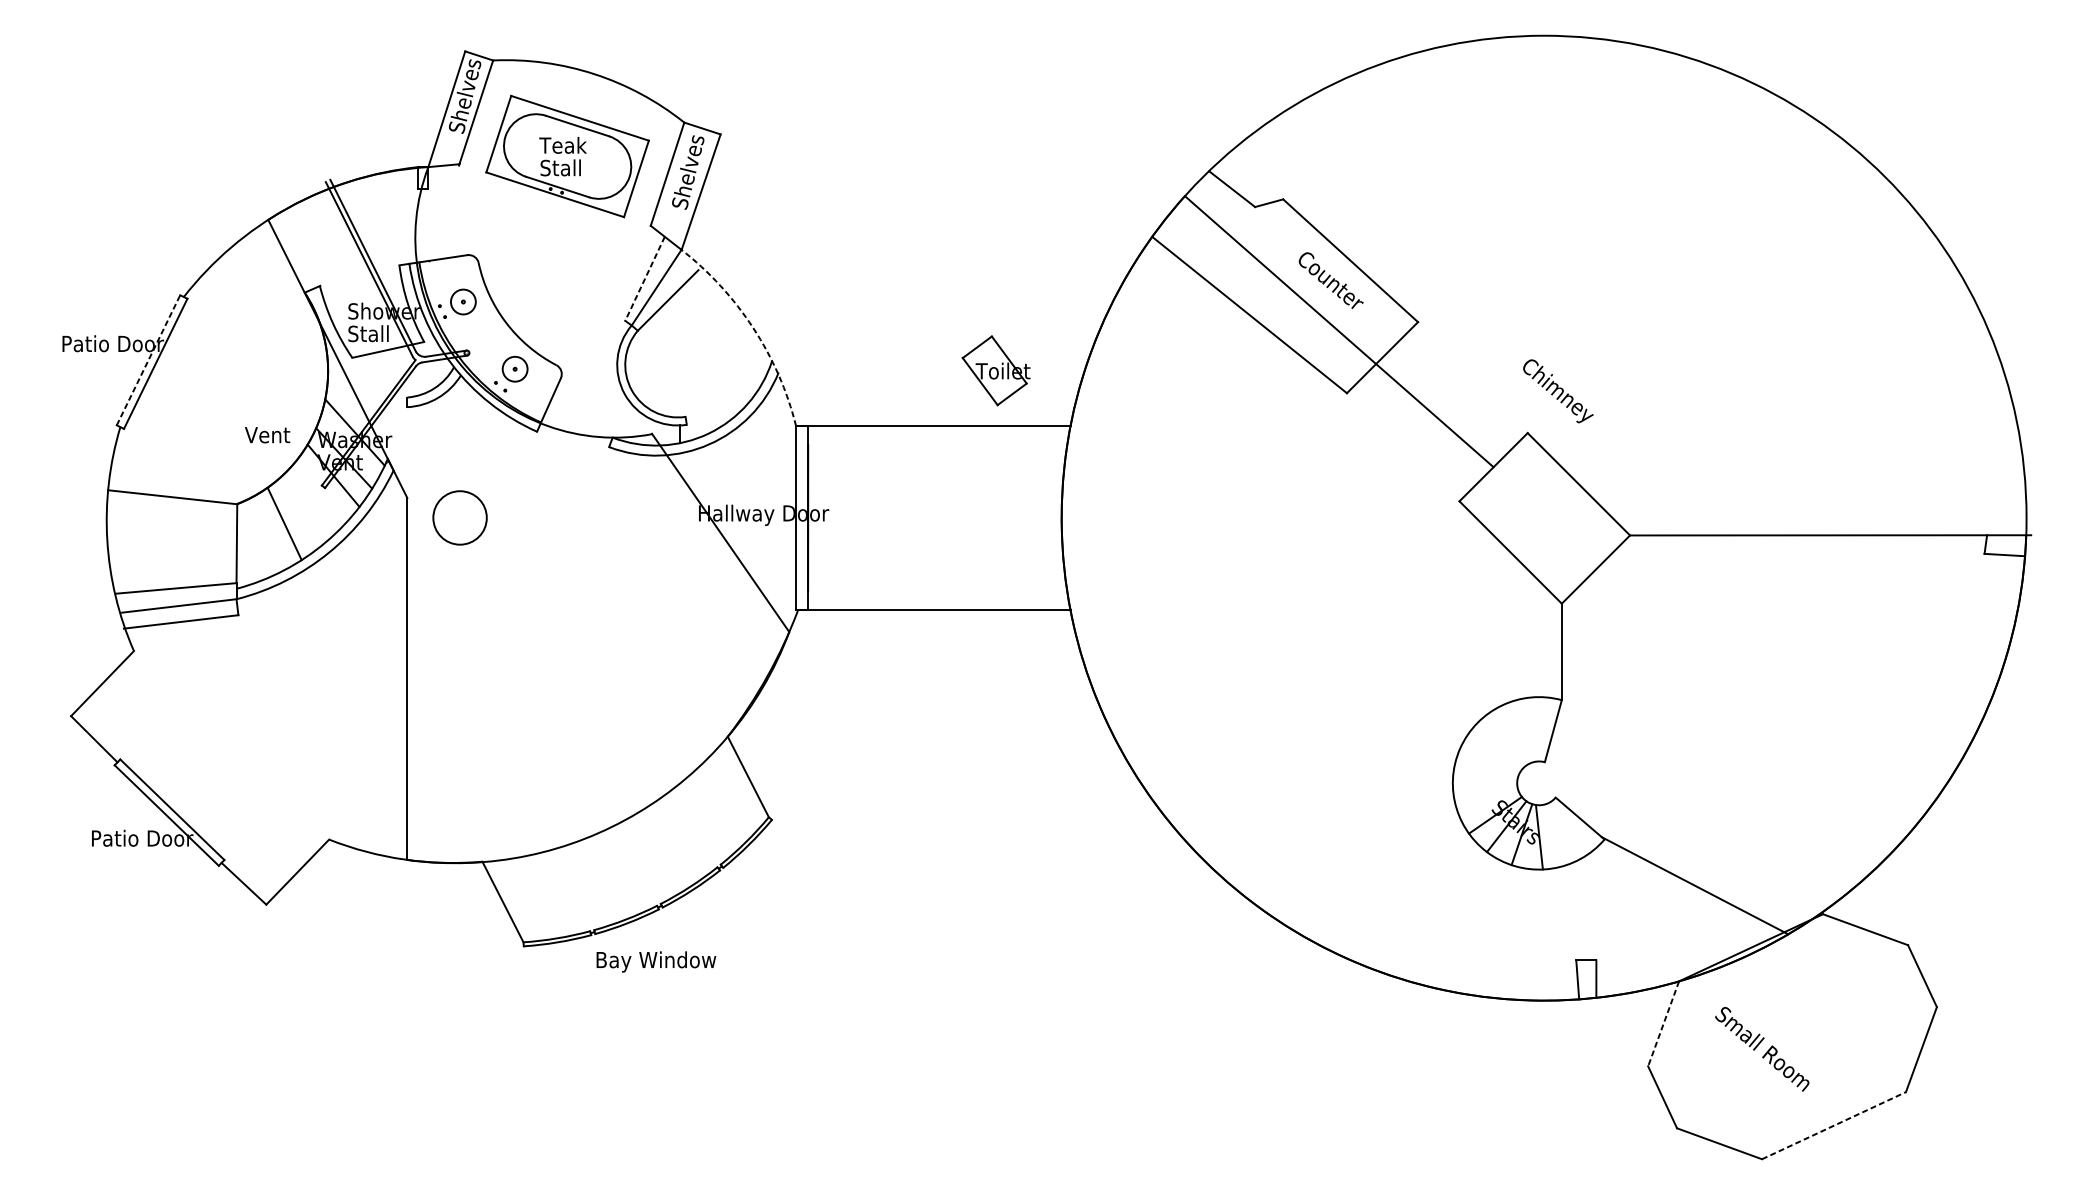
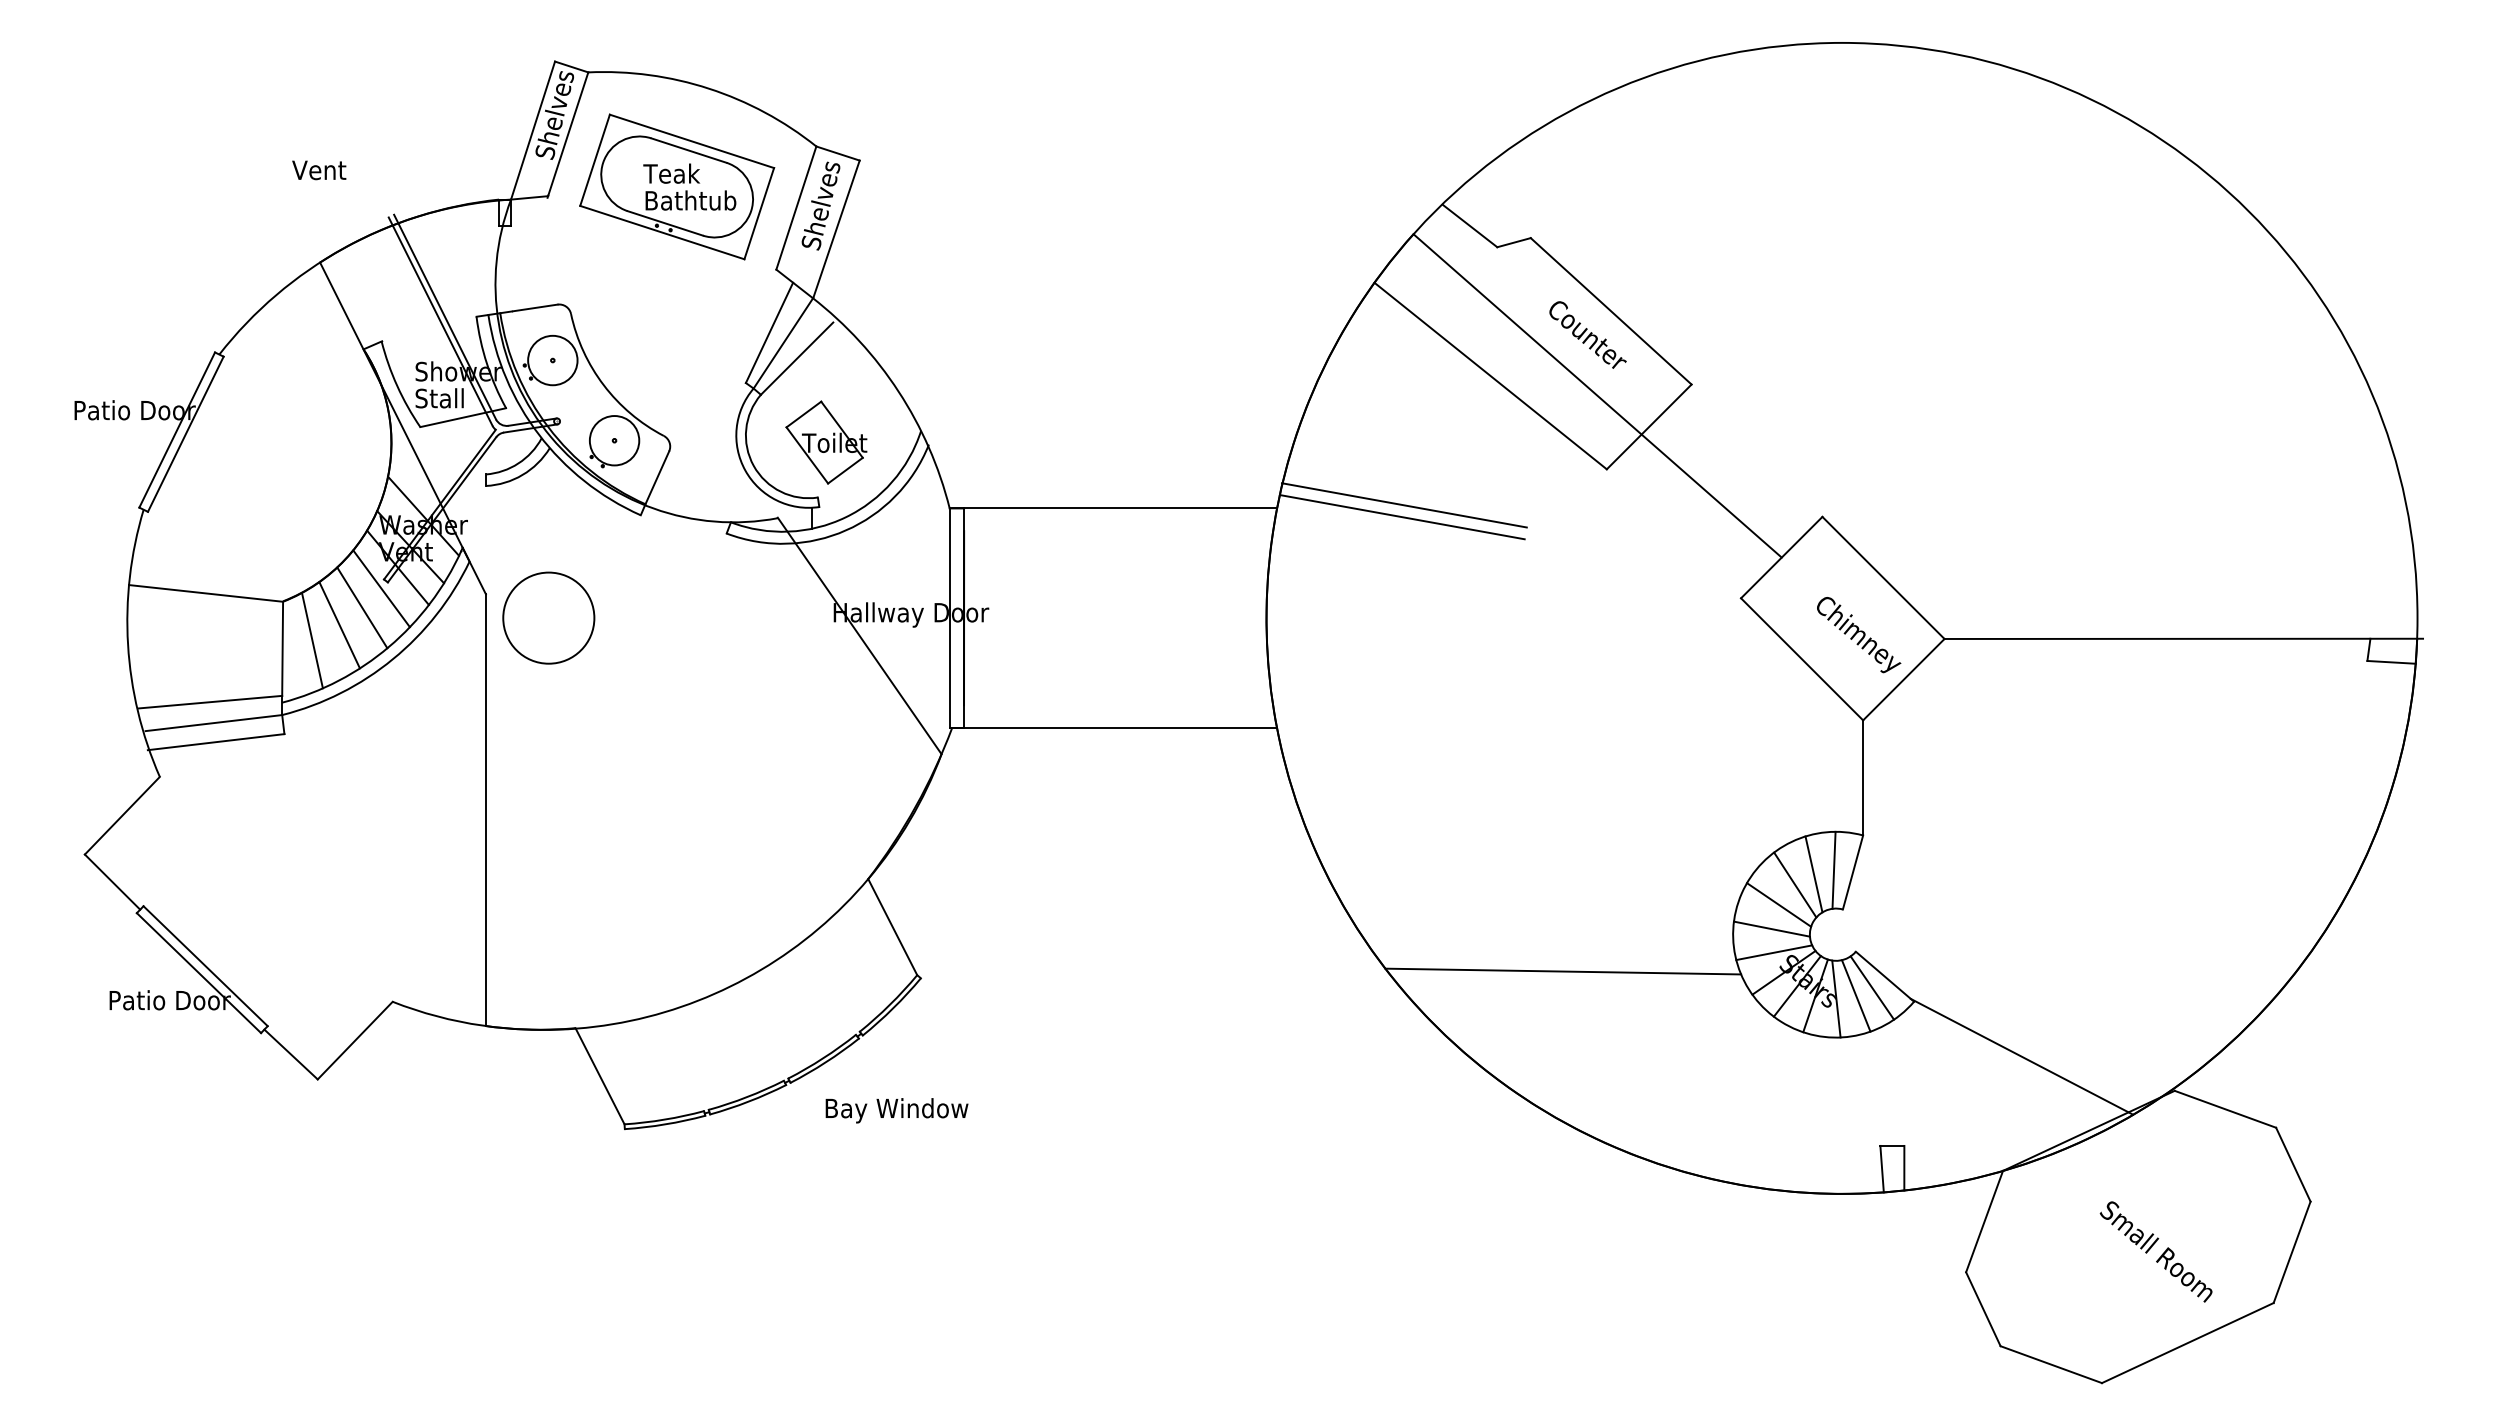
text: (578, 167) -> (690, 200), Stall -> Bathtub
line: (645, 279) -> (769, 333), dashed -> solid
circle: (463, 301) -> (552, 360), size x1.67
arc: (753, 327) -> (898, 391), dashed -> solid
line: (148, 359) -> (177, 429), dashed -> solid
circle: (515, 369) -> (614, 440), size x1.67
part: (996, 370) -> (826, 442), moved
text: (1558, 391) -> (1859, 635), moved
line: (1177, 423) -> (1404, 505), added
line: (1174, 433) -> (1401, 517), added
text: (267, 435) -> (319, 170), moved
line: (319, 493) -> (381, 588), added
line: (303, 509) -> (362, 607), added
circle: (459, 517) -> (548, 617), size x1.43
line: (261, 536) -> (312, 640), added
line: (1536, 728) -> (1833, 869), added
line: (1520, 732) -> (1813, 874), added
line: (1505, 741) -> (1795, 884), added
line: (1491, 758) -> (1779, 904), added
line: (1485, 778) -> (1771, 928), added
line: (1487, 798) -> (1774, 952), added
line: (1310, 814) -> (1563, 971), added
line: (1569, 827) -> (1872, 987), added
line: (1555, 834) -> (1855, 995), added
text: (655, 961) -> (896, 1110), moved
line: (1663, 1023) -> (1984, 1221), dashed -> solid
text: (1761, 1048) -> (2155, 1251), moved
line: (1833, 1126) -> (2187, 1343), dashed -> solid

